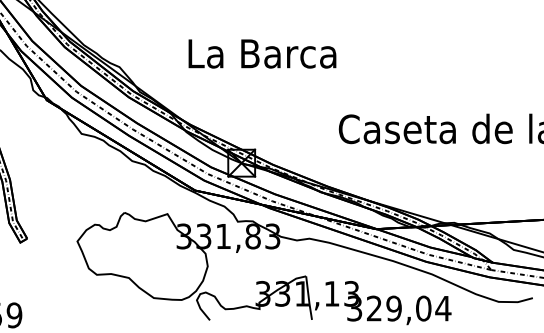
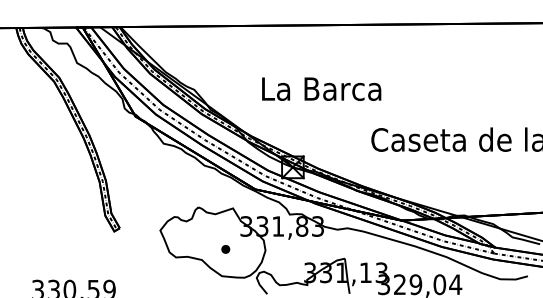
text: (262, 53) -> (321, 88), moved
part: (158, 264) -> (225, 249), added

